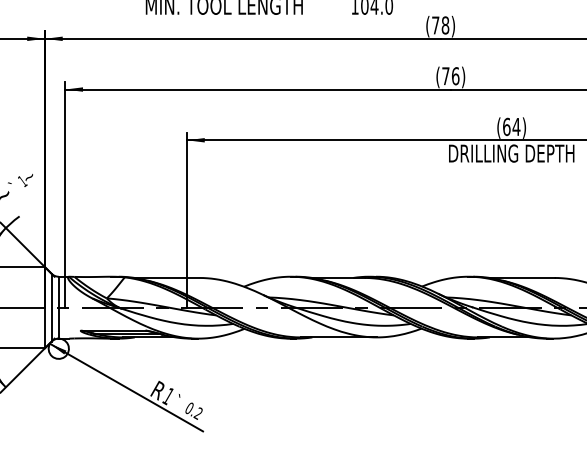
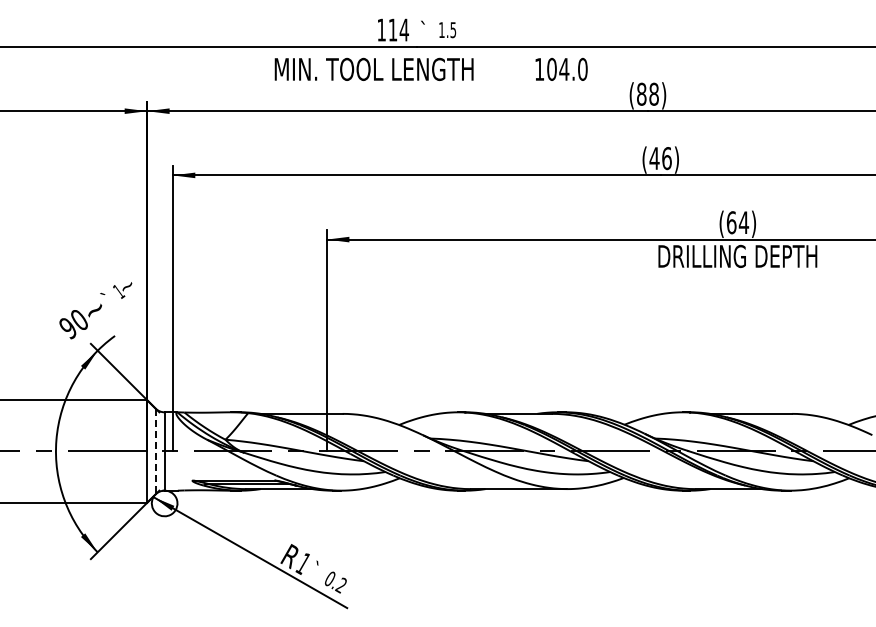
text: (435, 24) -> (641, 93), (78) -> (88)
text: (445, 76) -> (654, 158), (76) -> (46)
line: (51, 307) -> (155, 451), solid -> dashed

